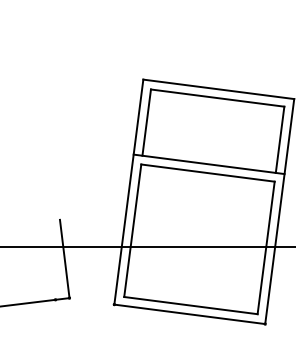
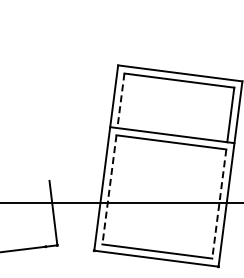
line: (146, 122) -> (120, 100), solid -> dashed
line: (132, 231) -> (109, 190), solid -> dashed
line: (266, 248) -> (219, 204), solid -> dashed

